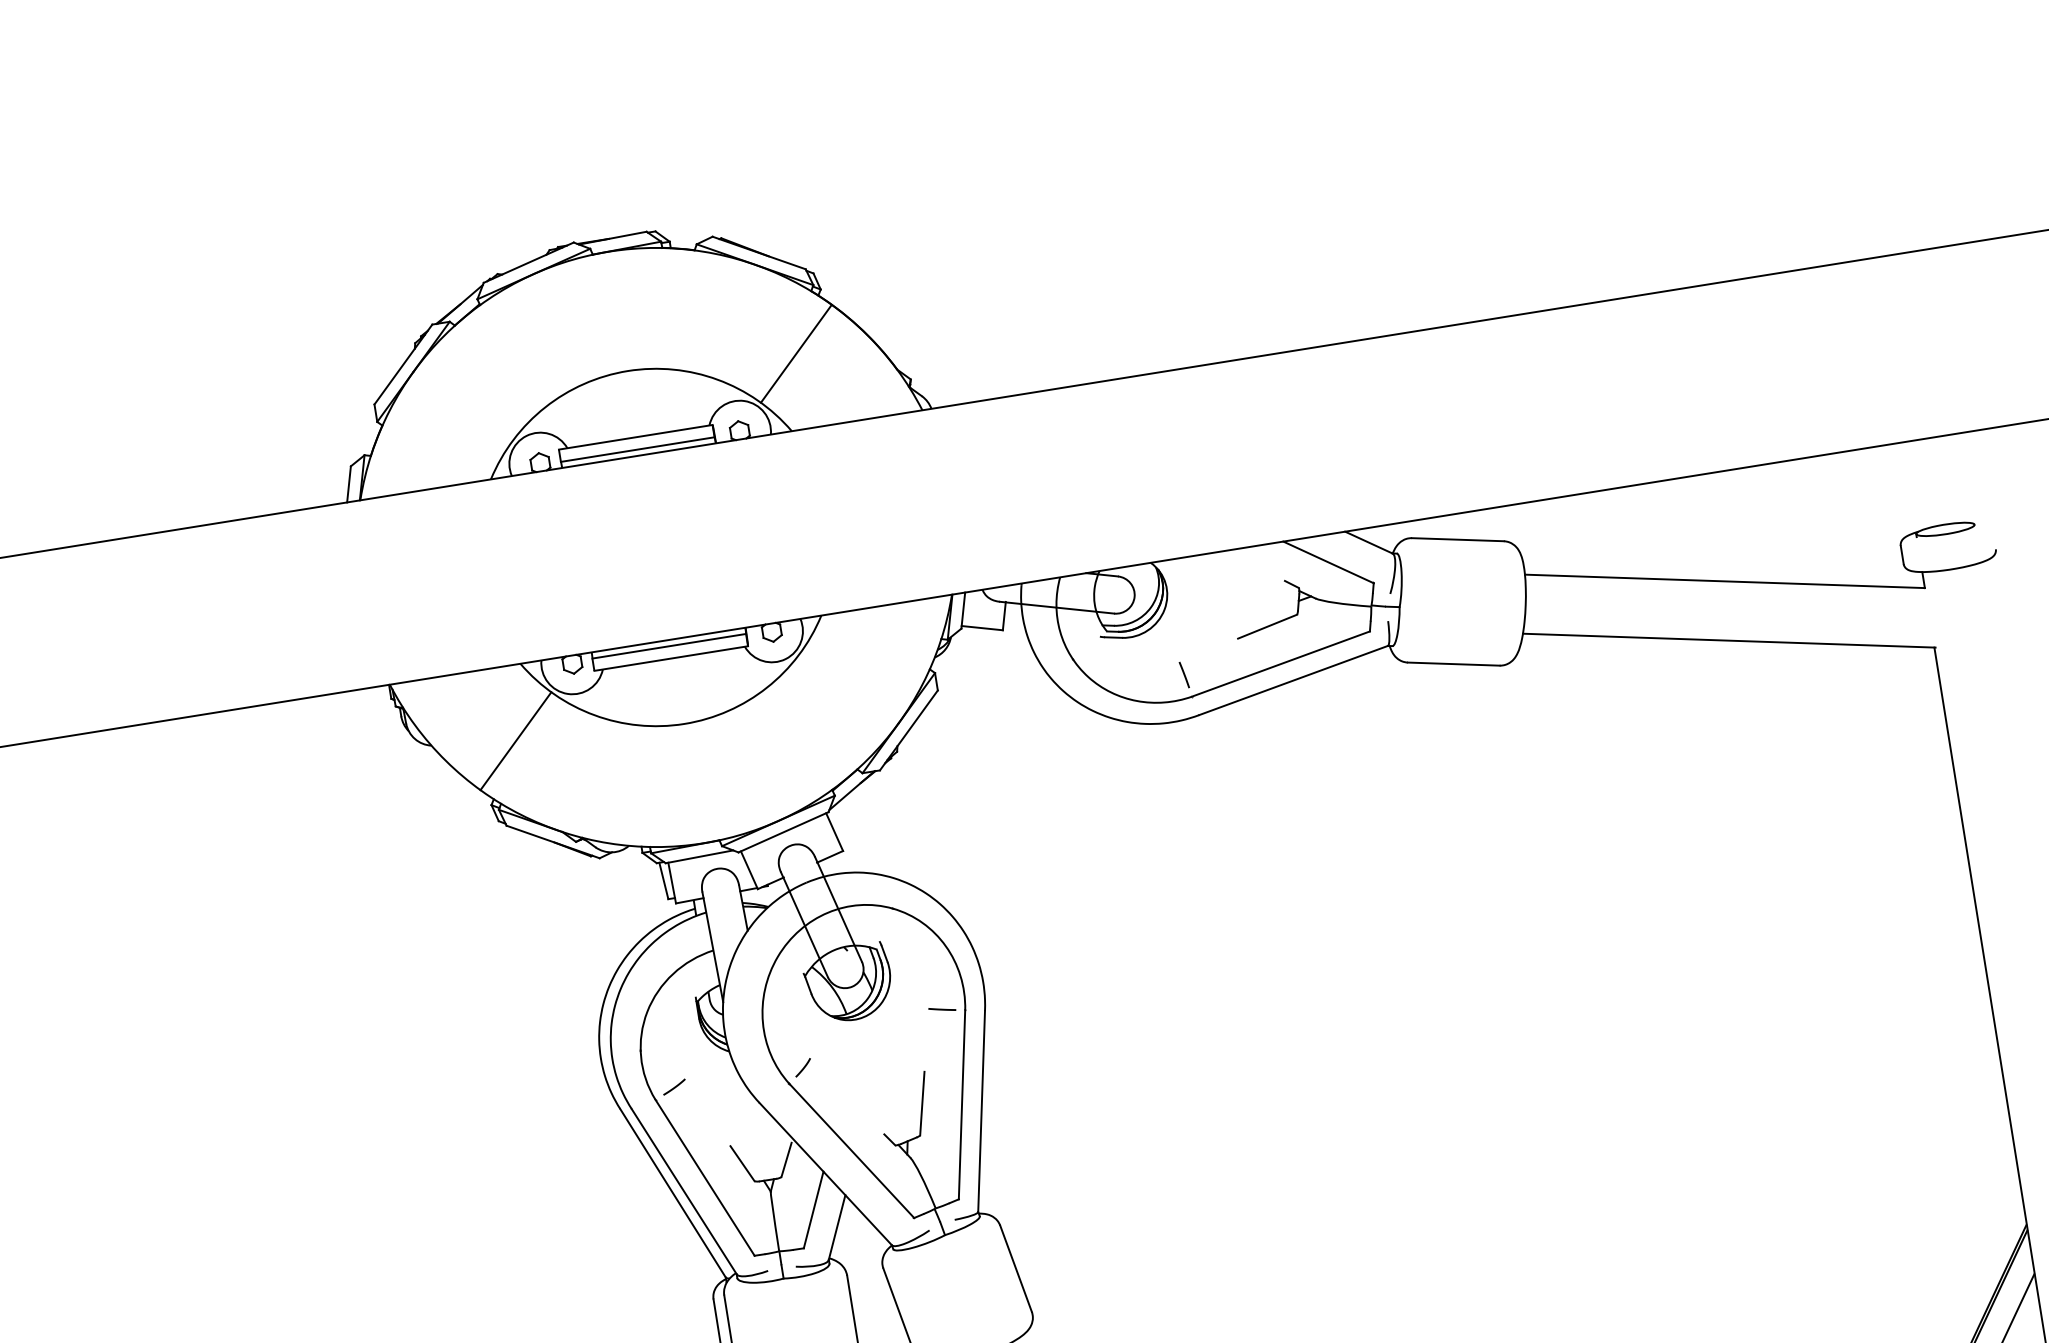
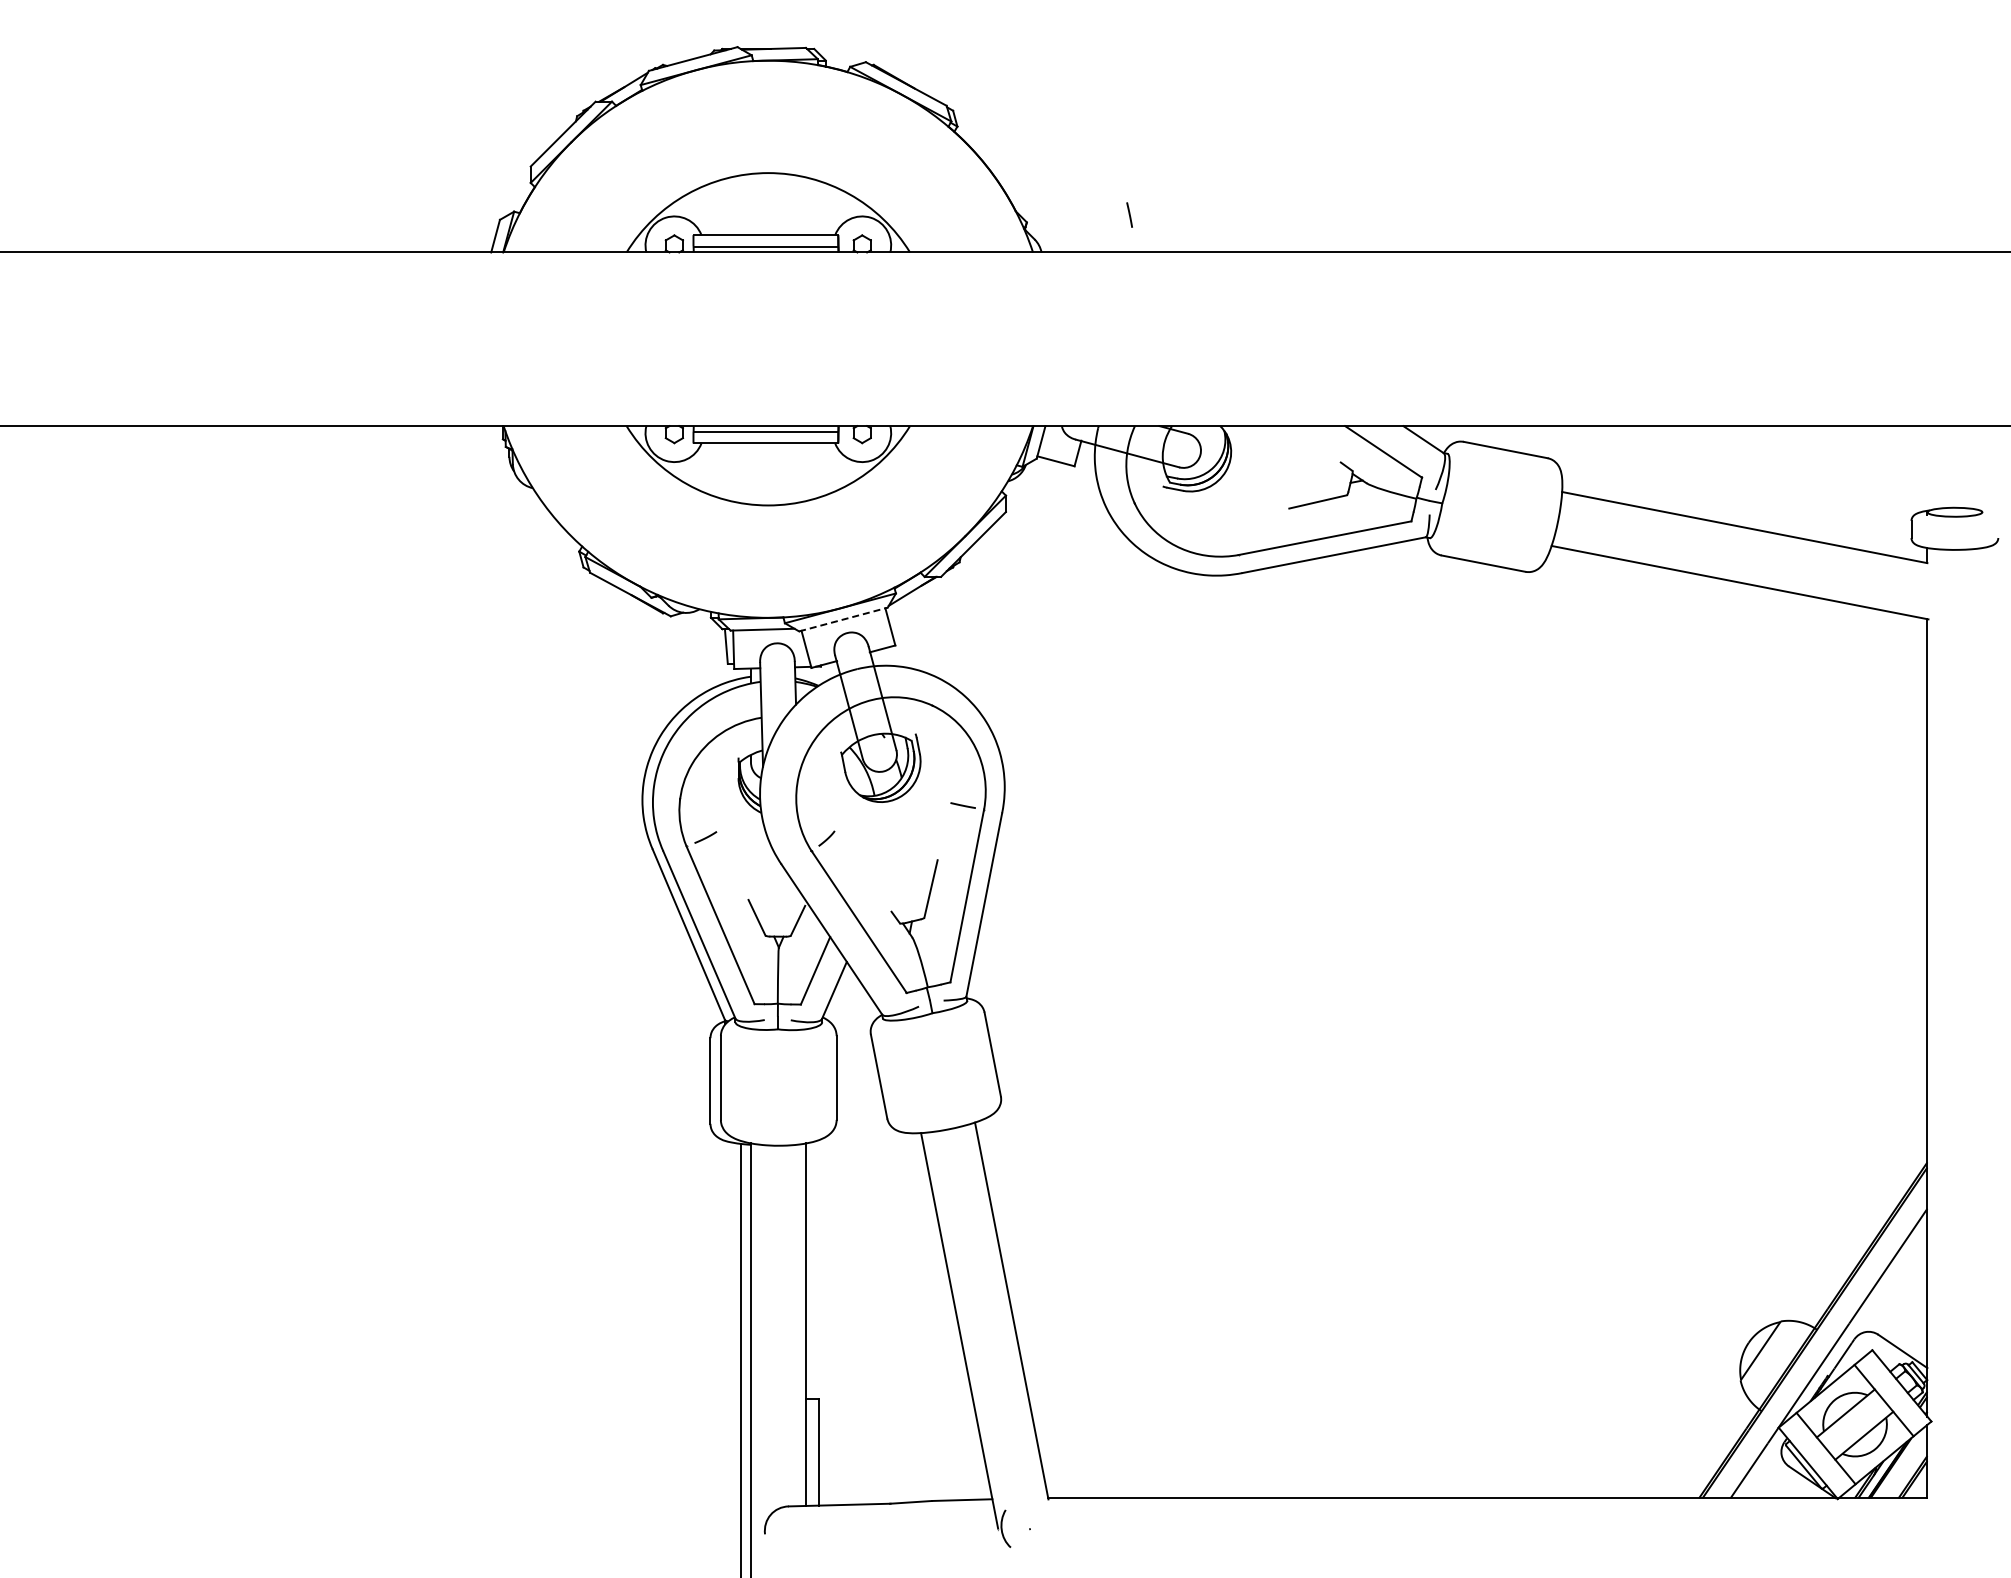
line: (796, 353) -> (925, 181), removed
line: (1184, 674) -> (1129, 214), moved
line: (515, 741) -> (610, 496), removed
line: (783, 832) -> (843, 619), solid -> dashed

